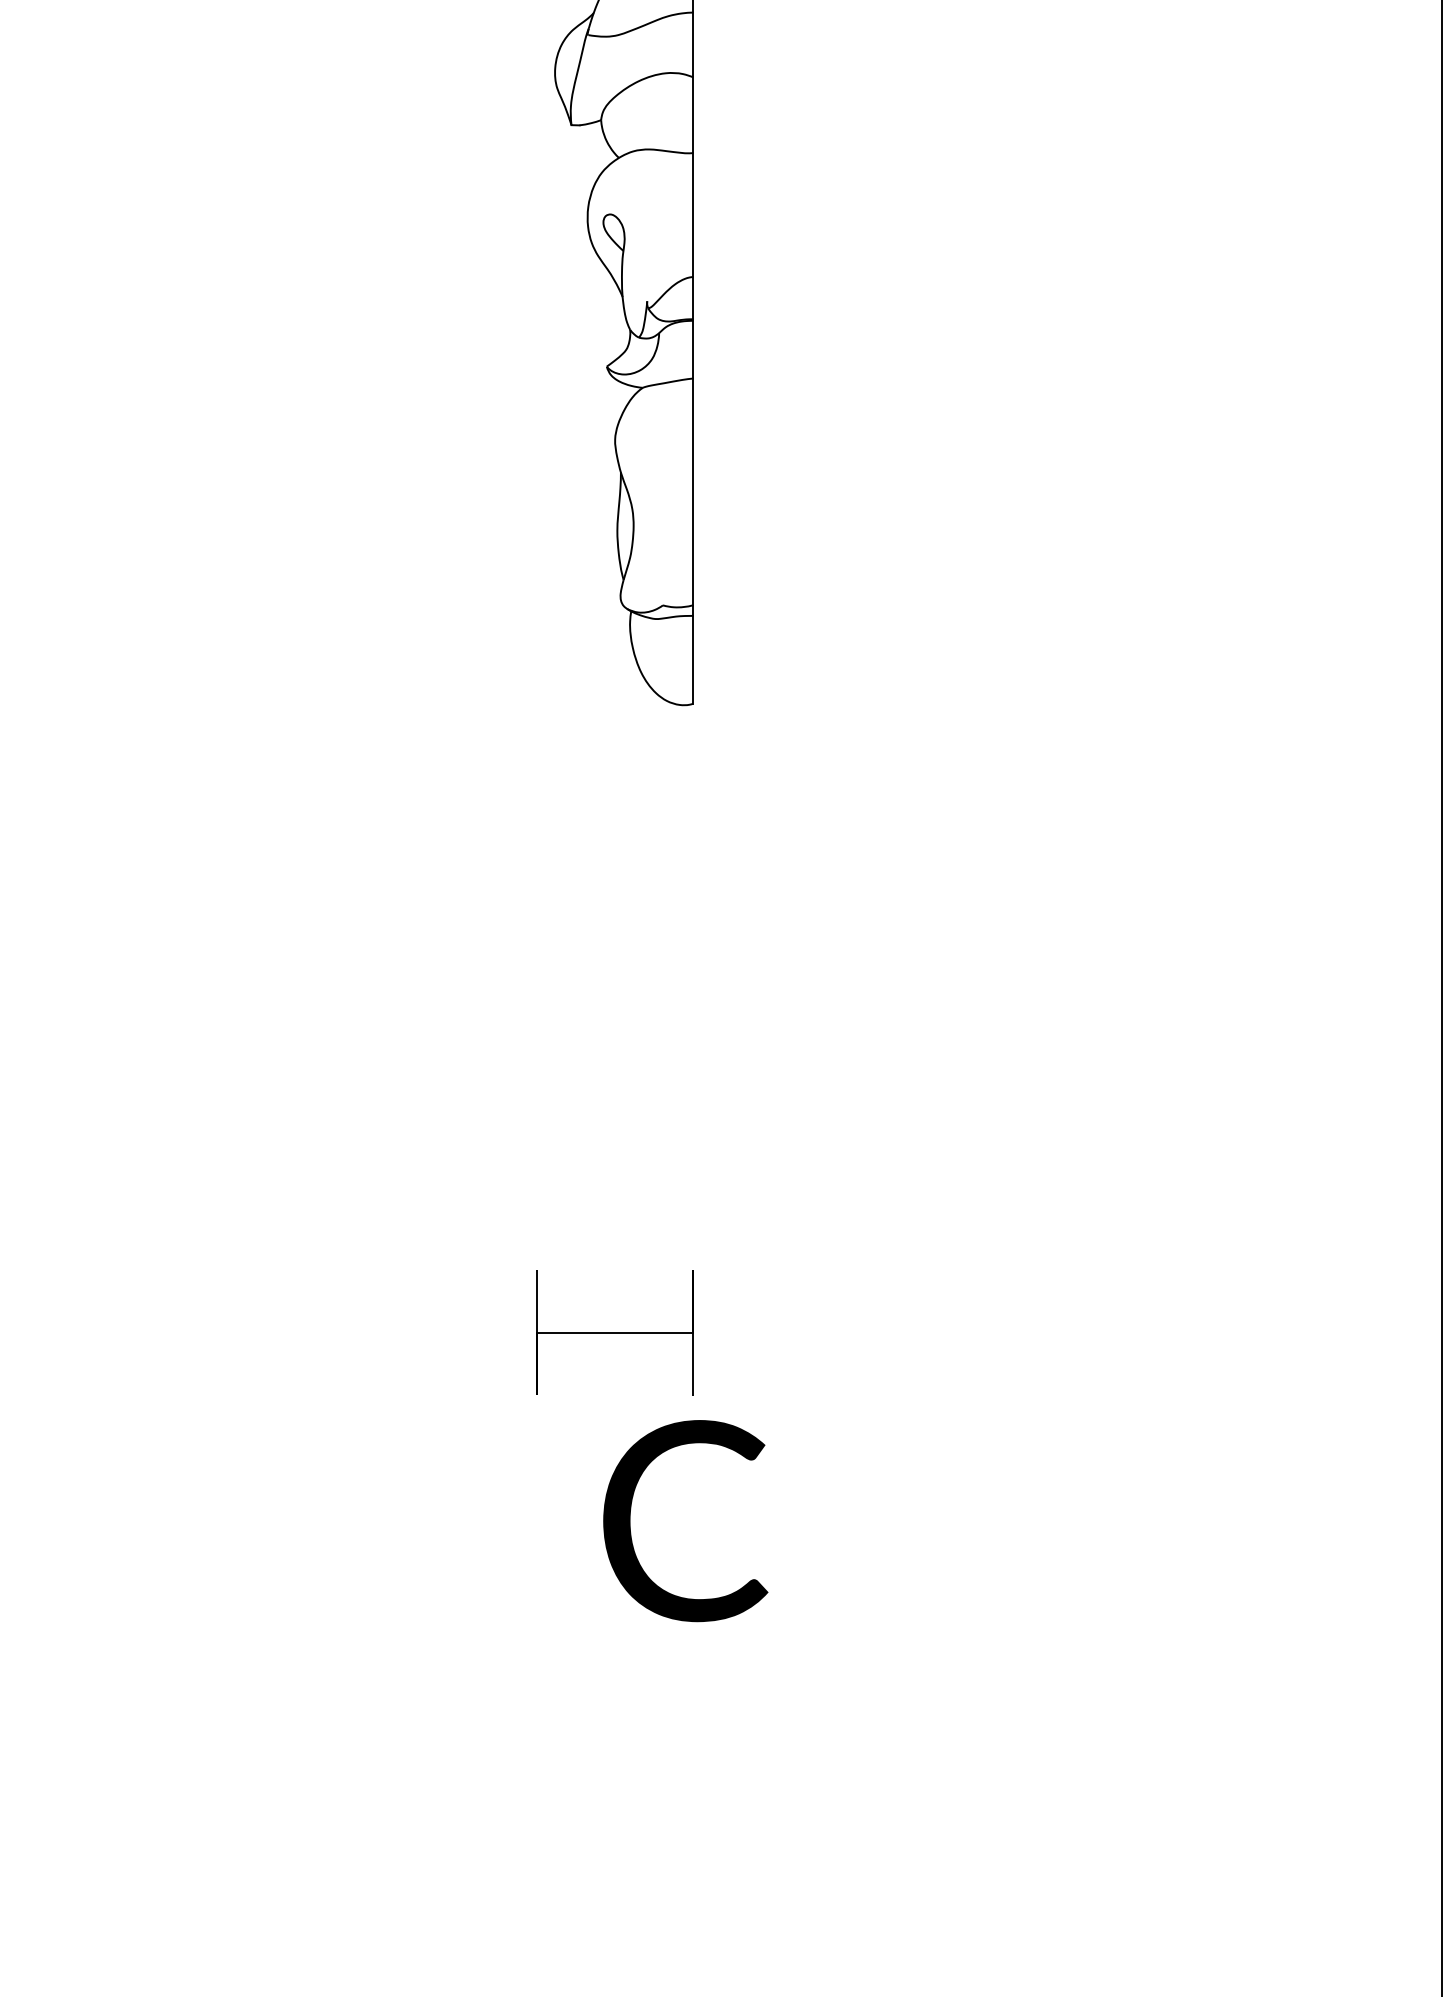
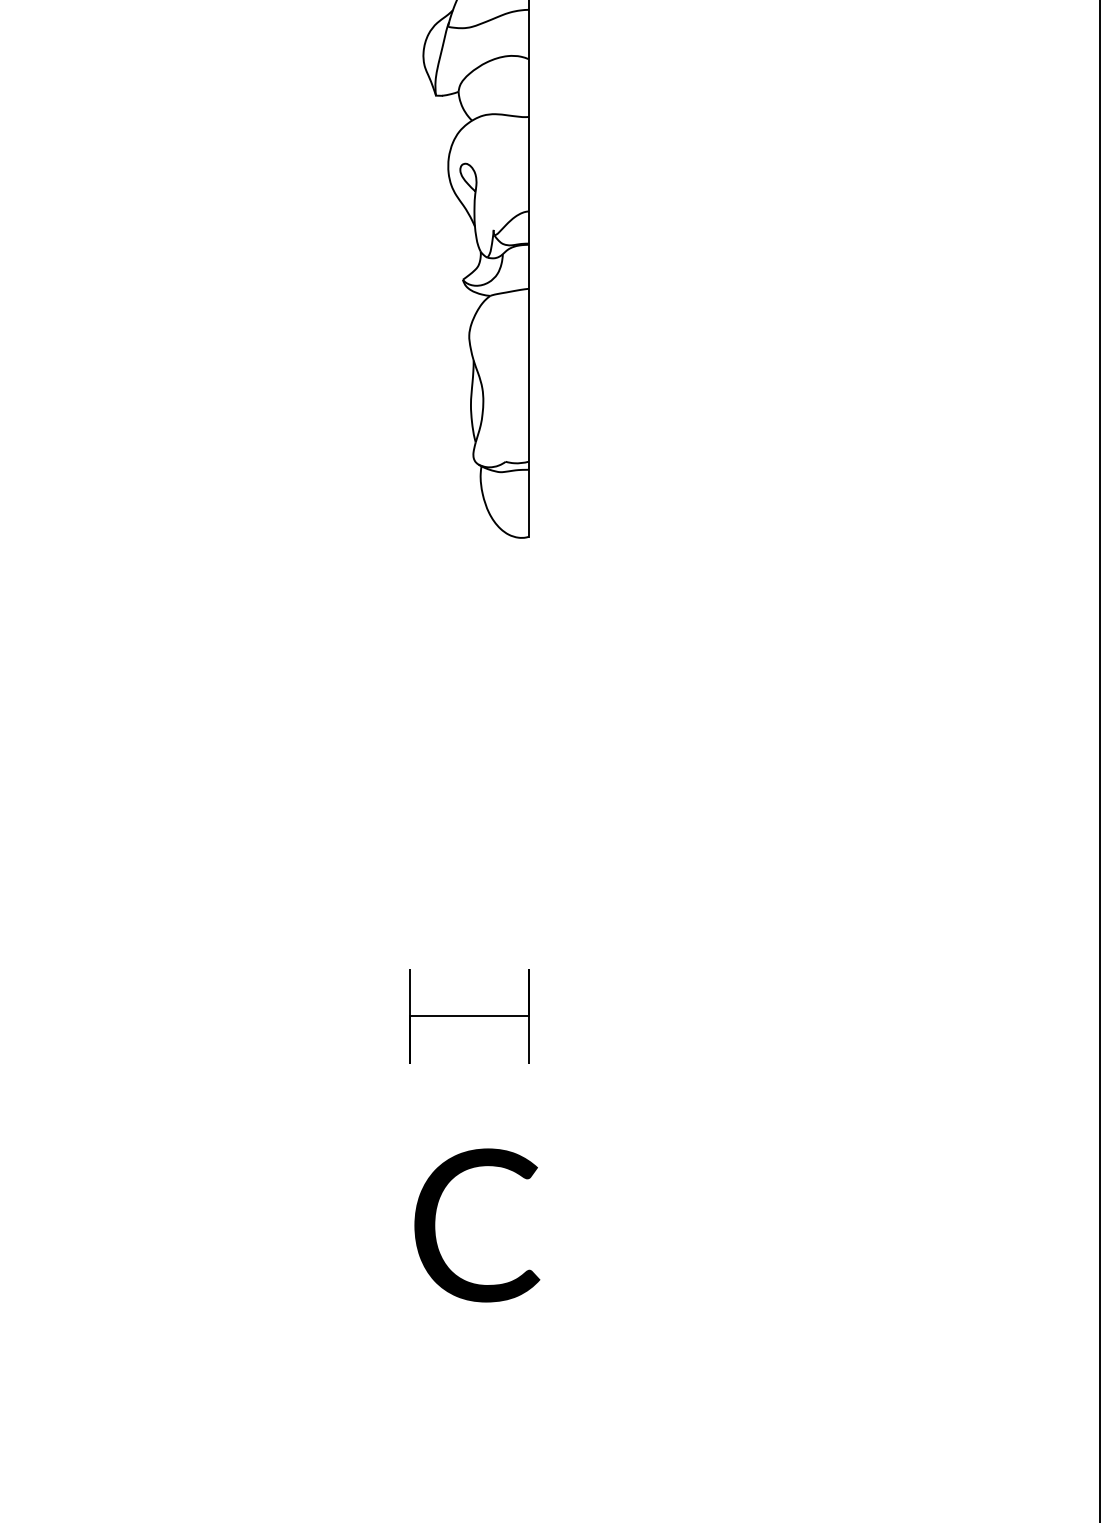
text: (685, 1521) -> (477, 1225), moved

